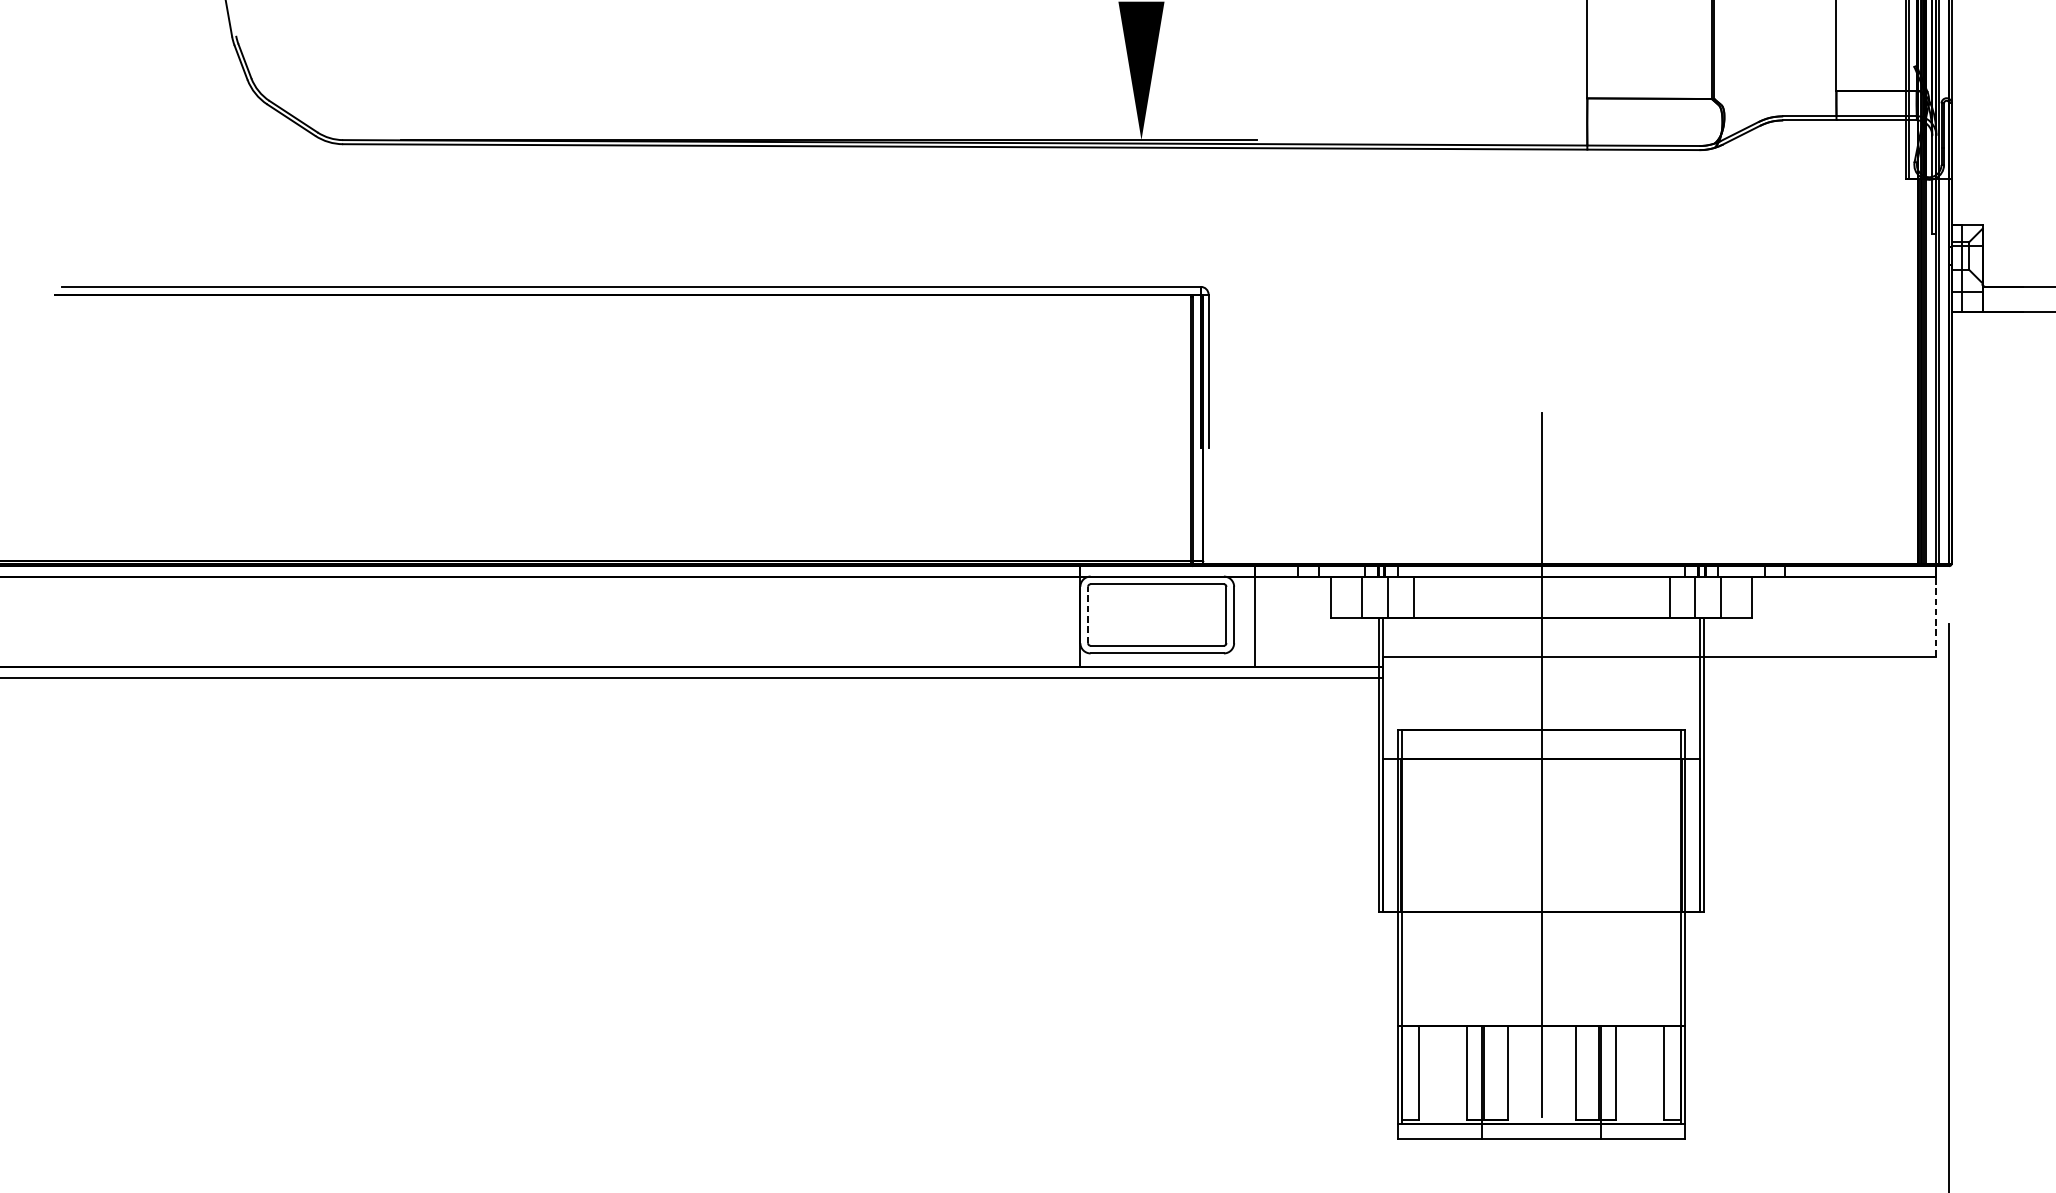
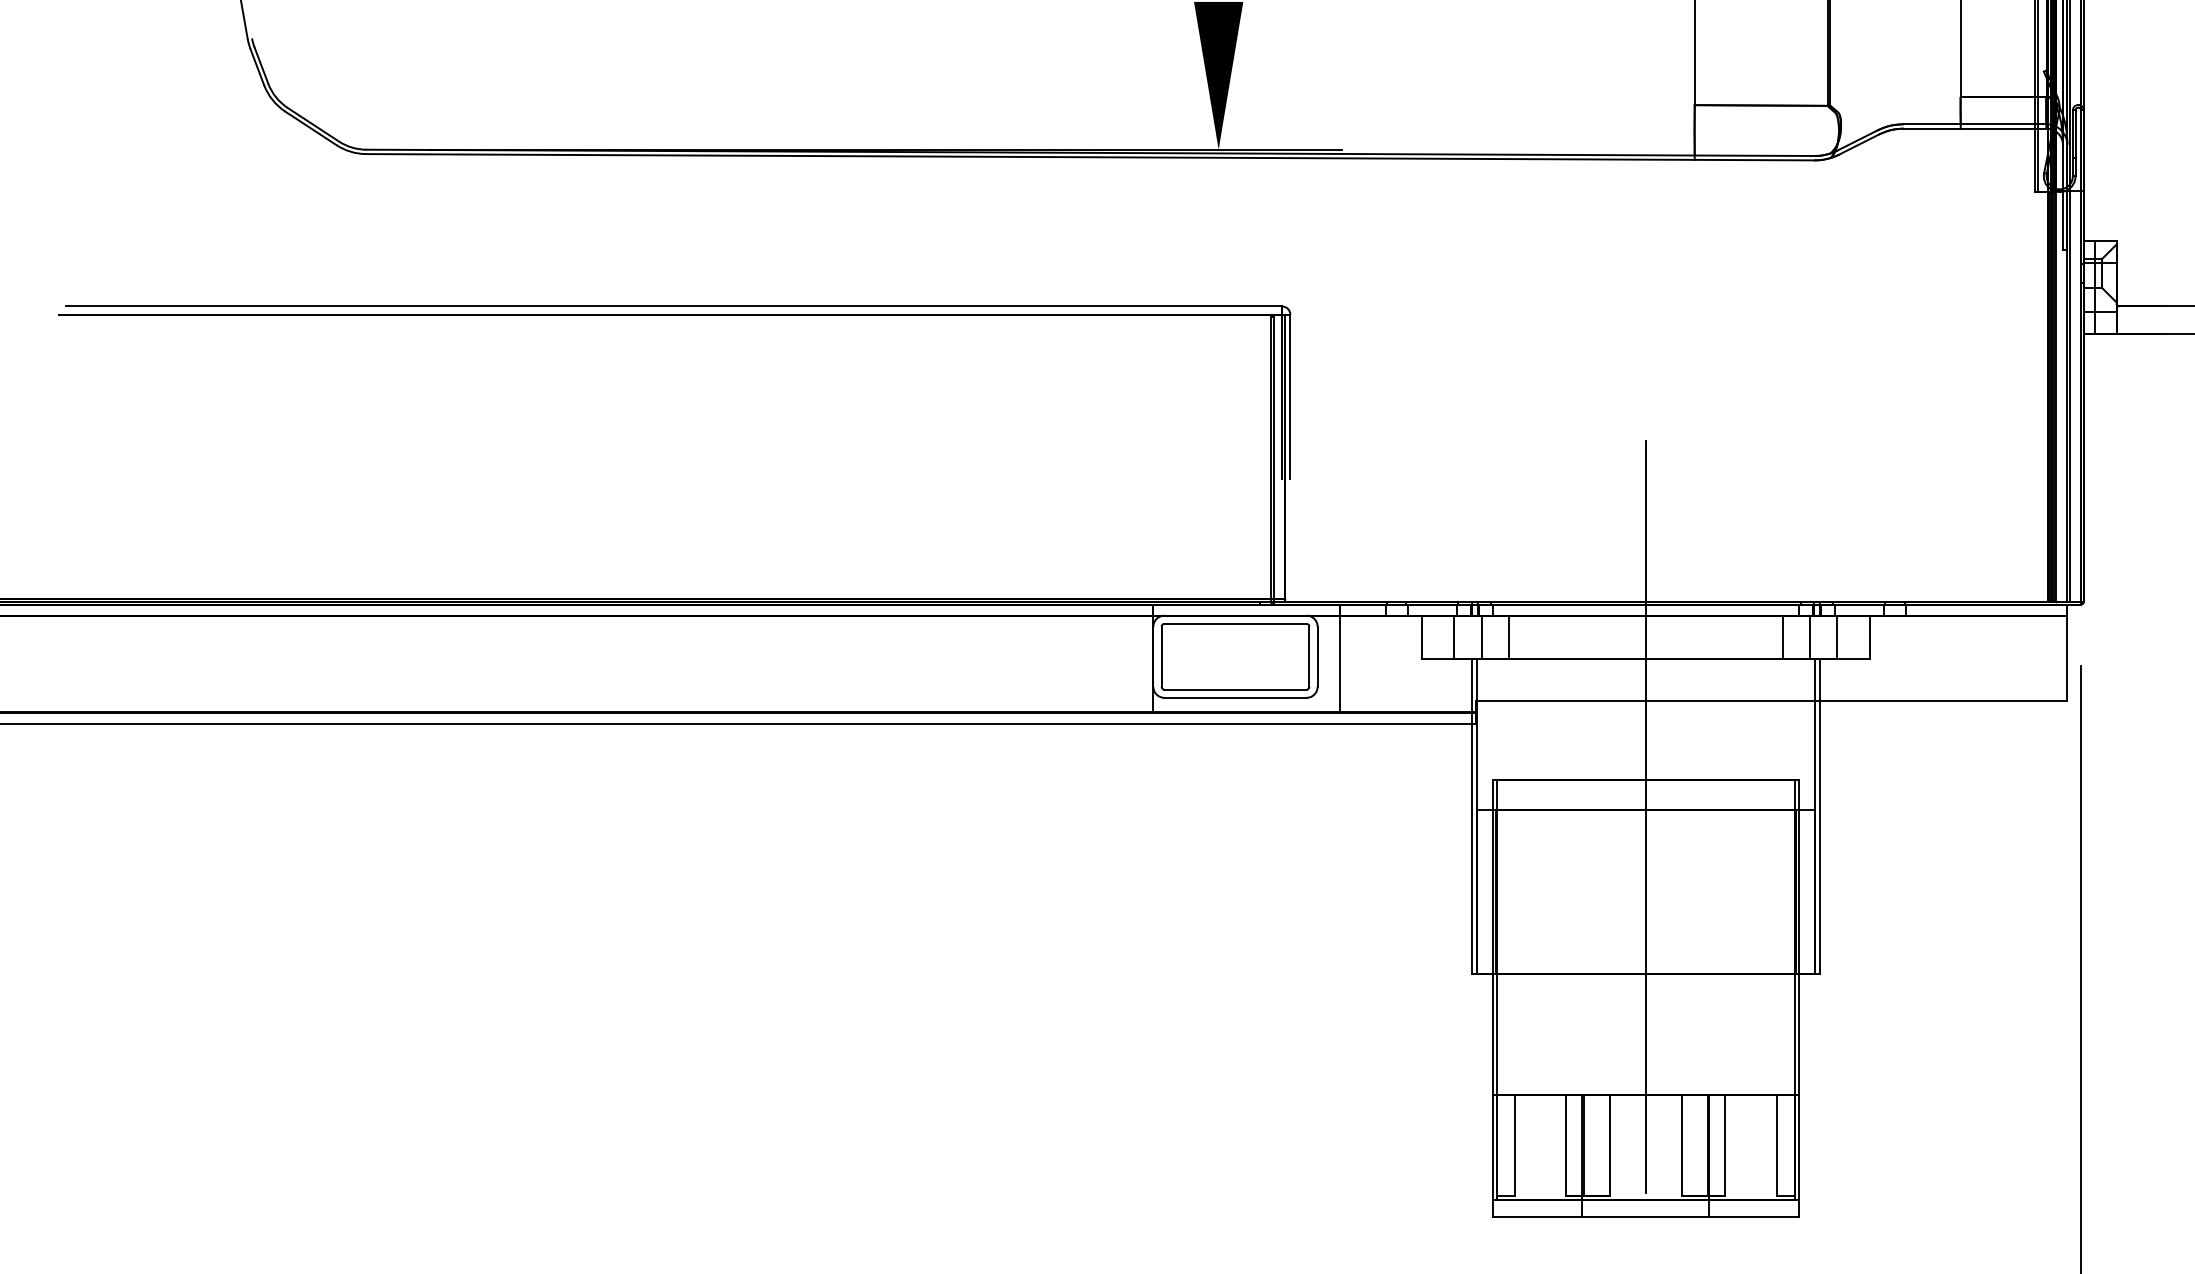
line: (1087, 614) -> (1161, 656), dashed -> solid
line: (1936, 616) -> (2067, 658), dashed -> solid

